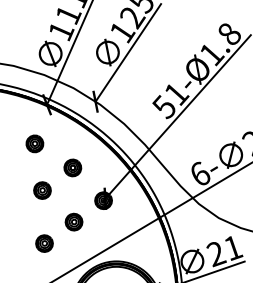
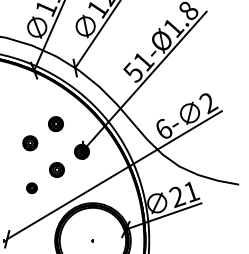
part: (34, 143) -> (23, 103), removed
part: (43, 244) -> (31, 188), size x0.7

